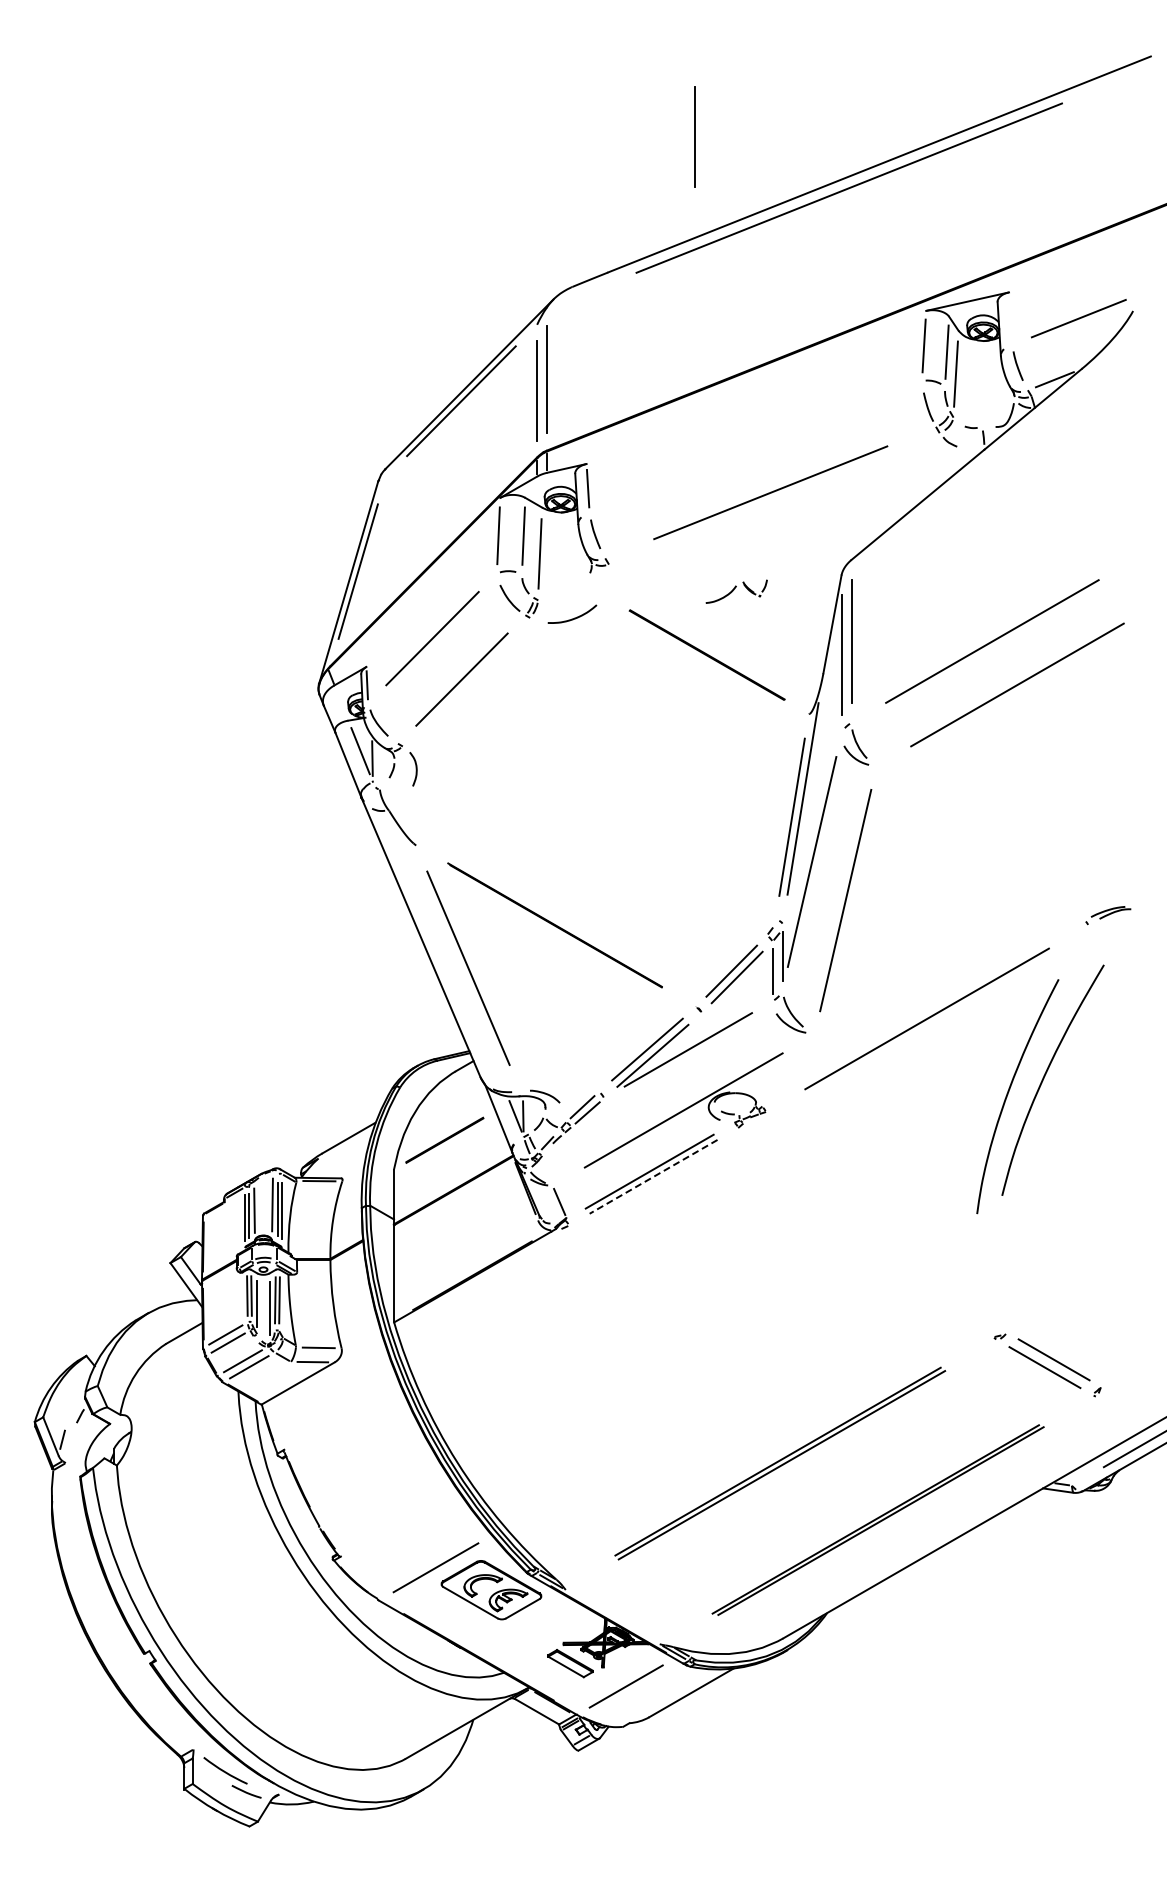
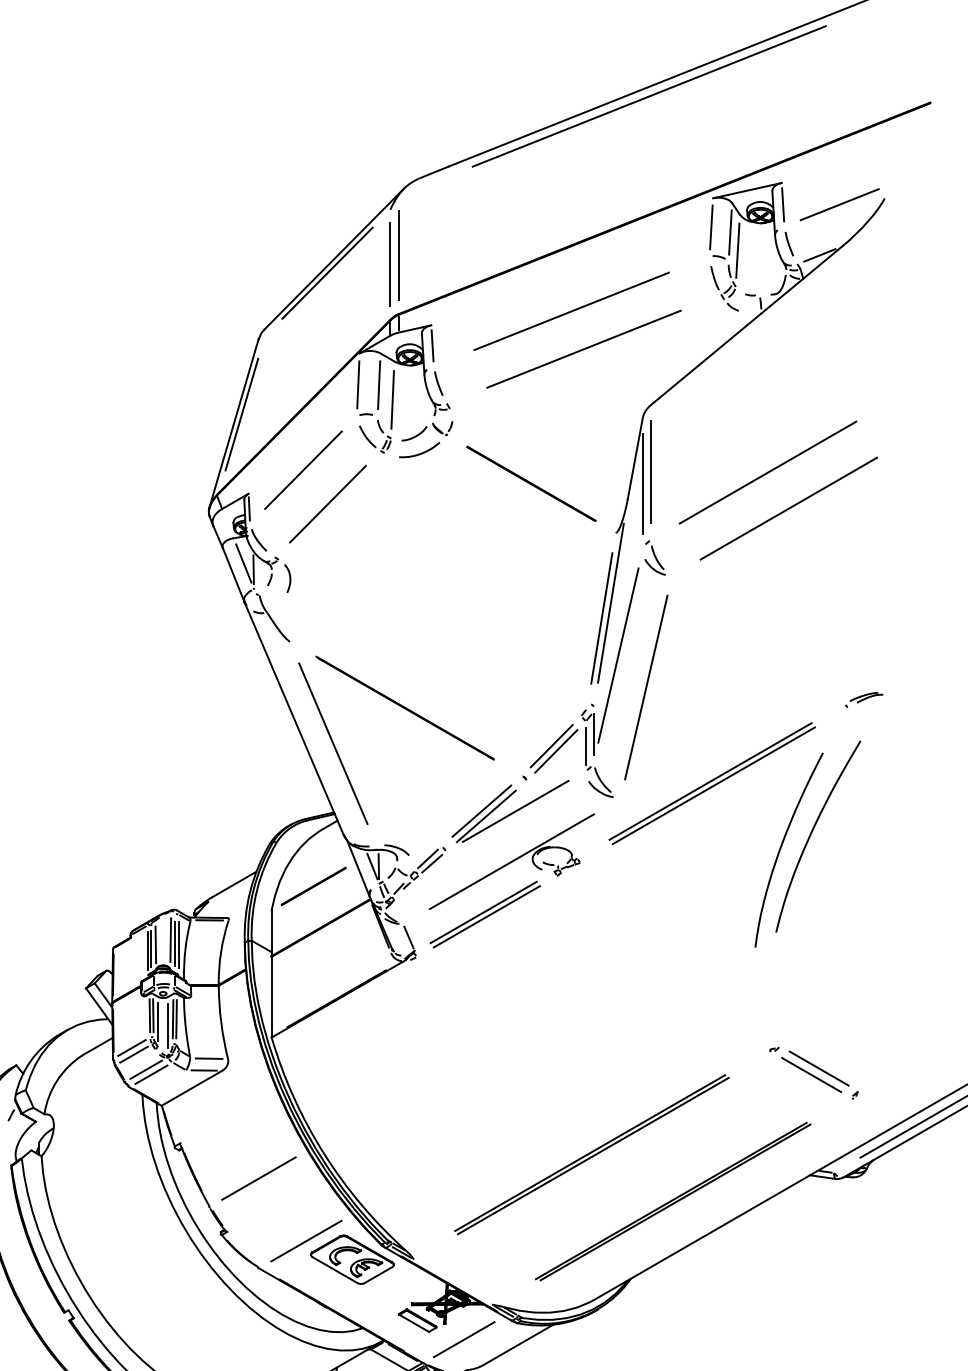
line: (694, 136) -> (520, 53), removed
line: (1010, 318) -> (783, 204), added
line: (755, 446) -> (571, 310), added
part: (736, 591) -> (427, 431), moved
line: (923, 1013) -> (710, 781), added
line: (653, 1176) -> (486, 916), dashed -> solid
line: (378, 1491) -> (258, 1177), added

